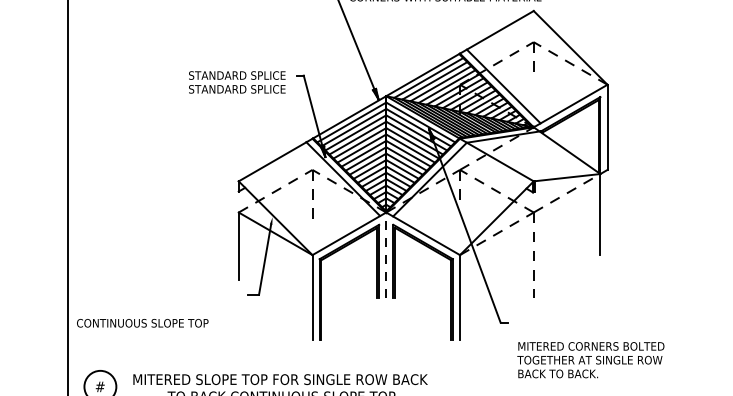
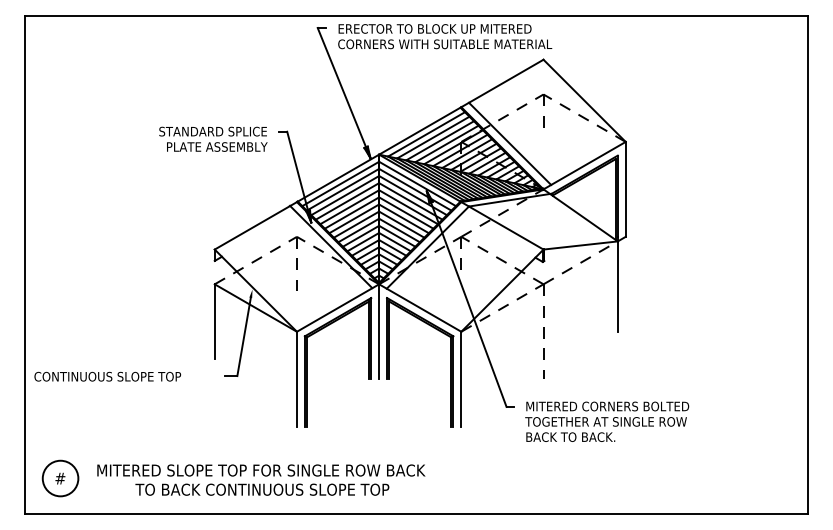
text: (237, 88) -> (213, 146), STANDARD SPLICE -> PLATE ASSEMBLY
line: (386, 254) -> (379, 331), dashed -> solid
text: (142, 323) -> (107, 376), moved
text: (591, 359) -> (607, 421), moved

